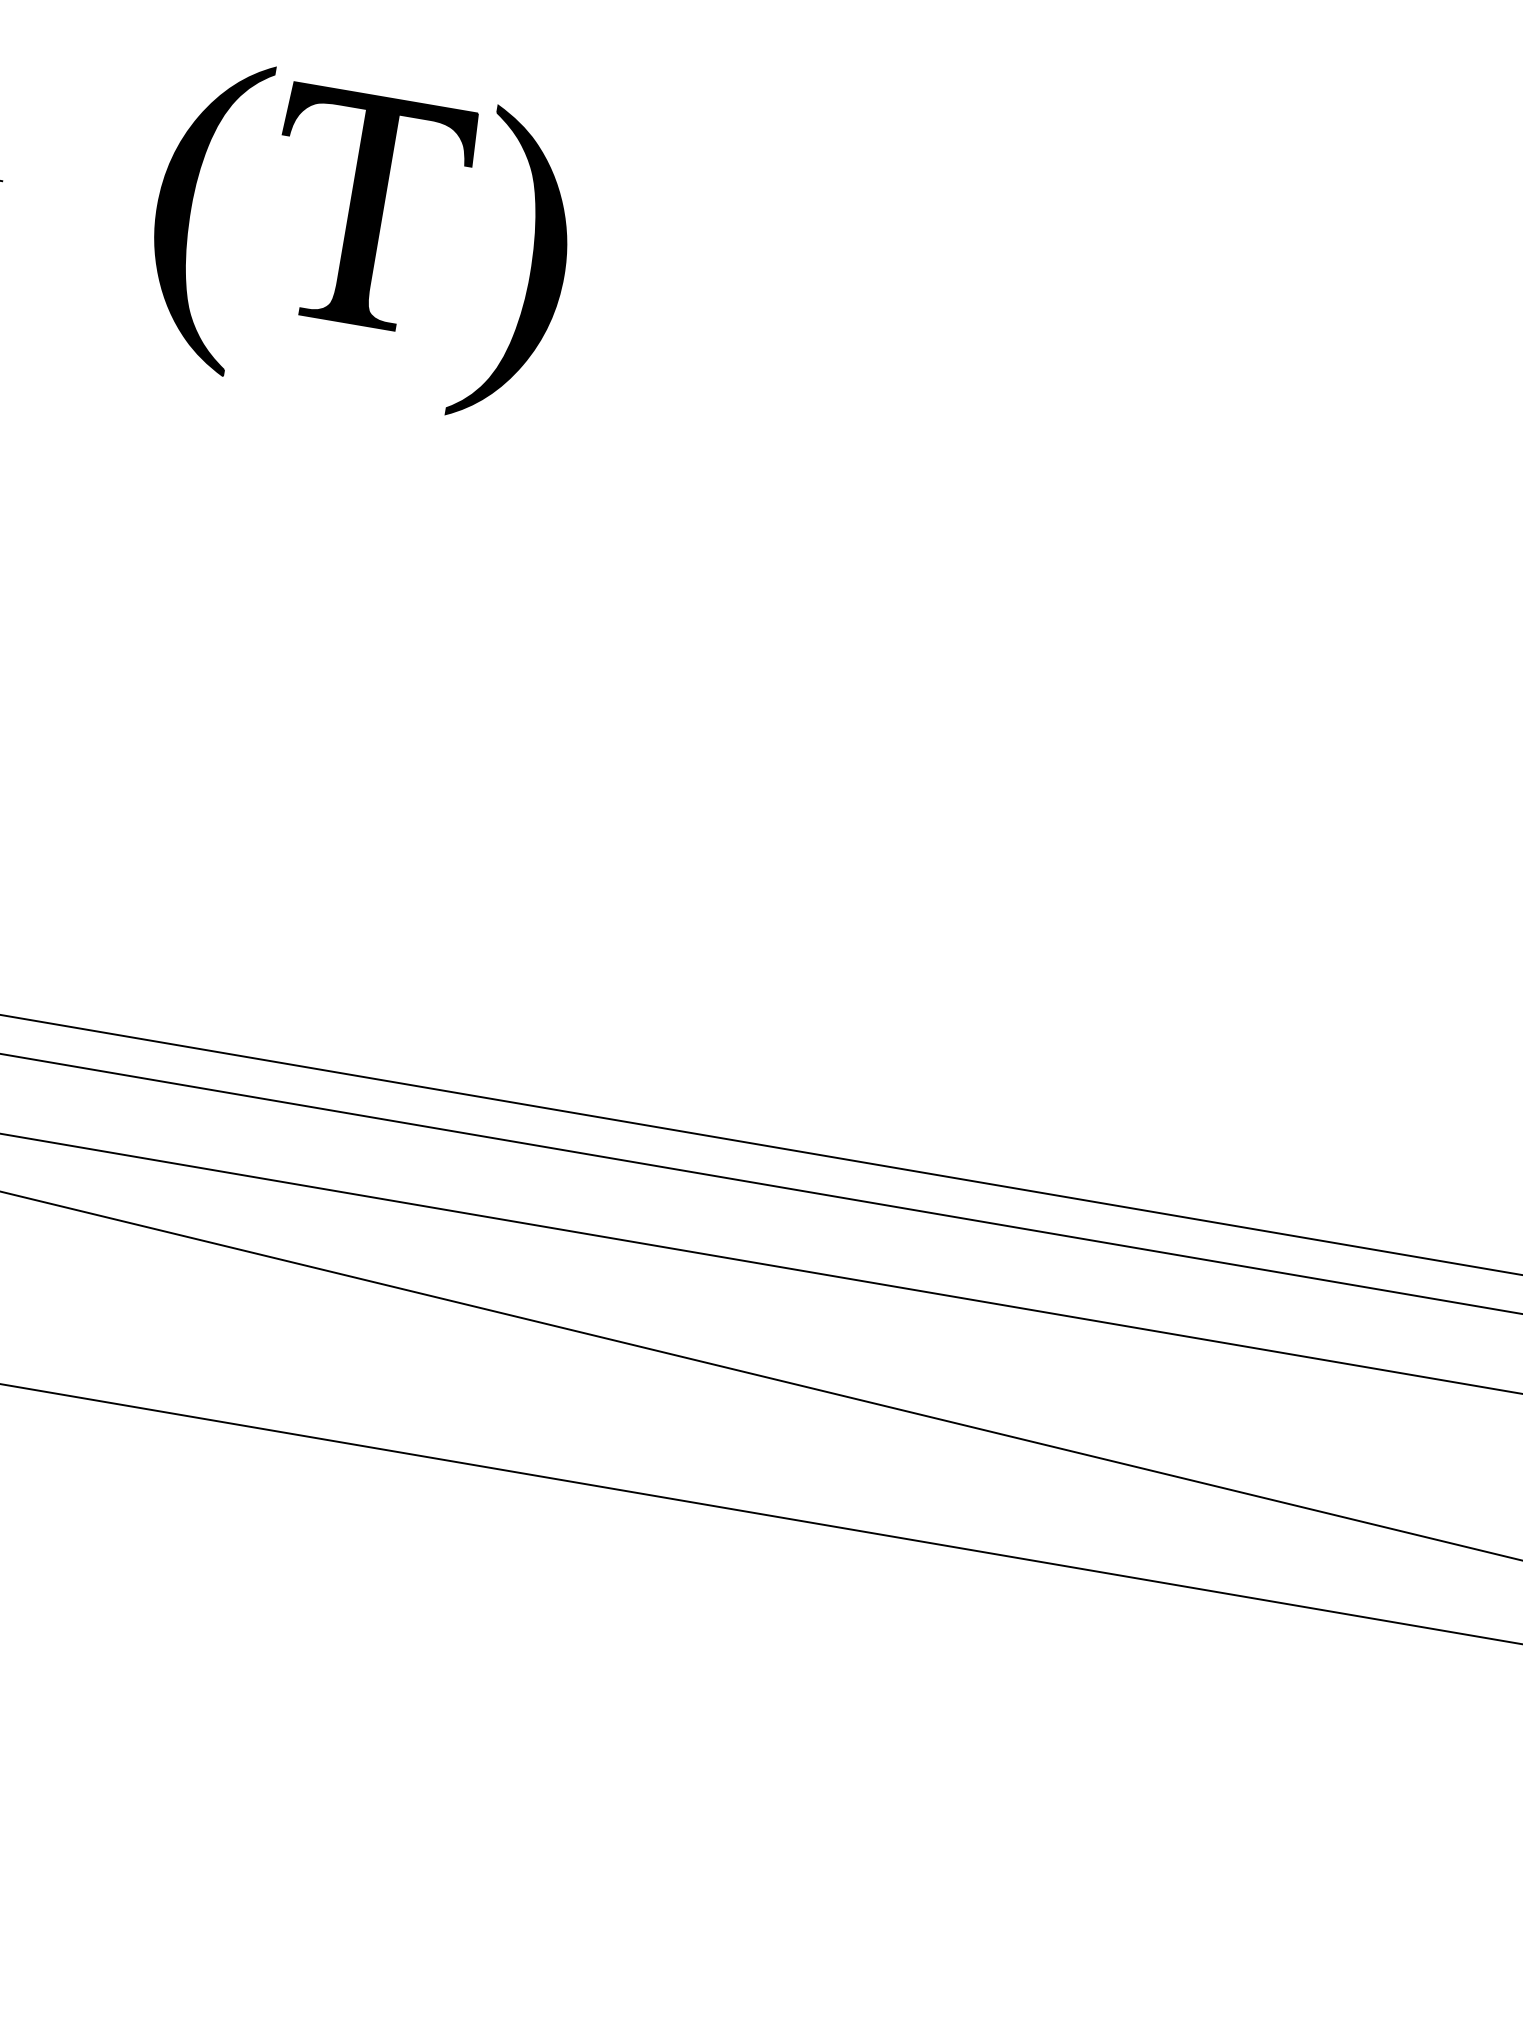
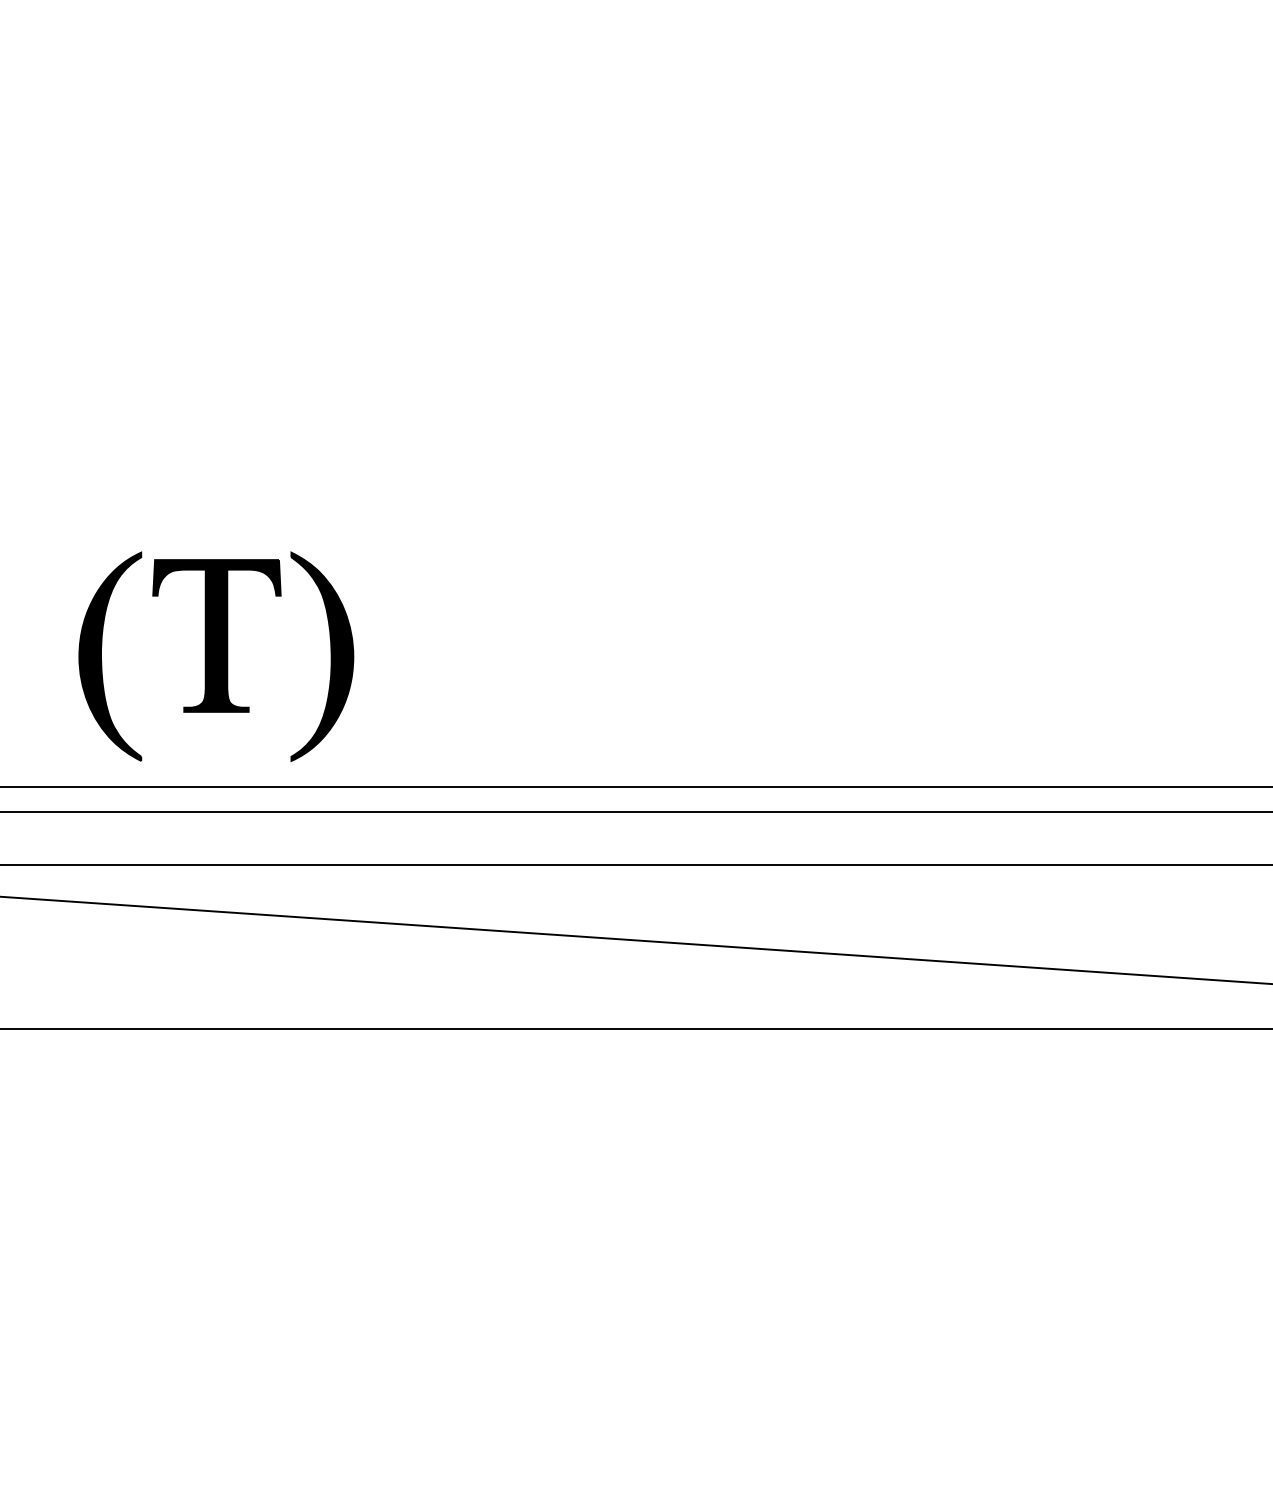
part: (361, 240) -> (216, 656), moved

